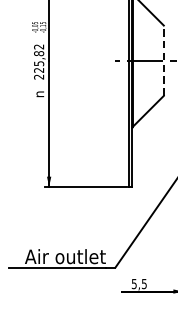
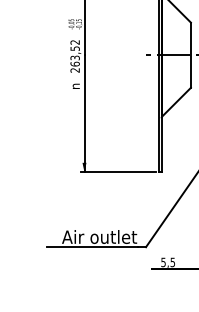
line: (163, 61) -> (190, 55), dashed -> solid
text: (38, 62) -> (74, 56), 225,82 -> 263,52

